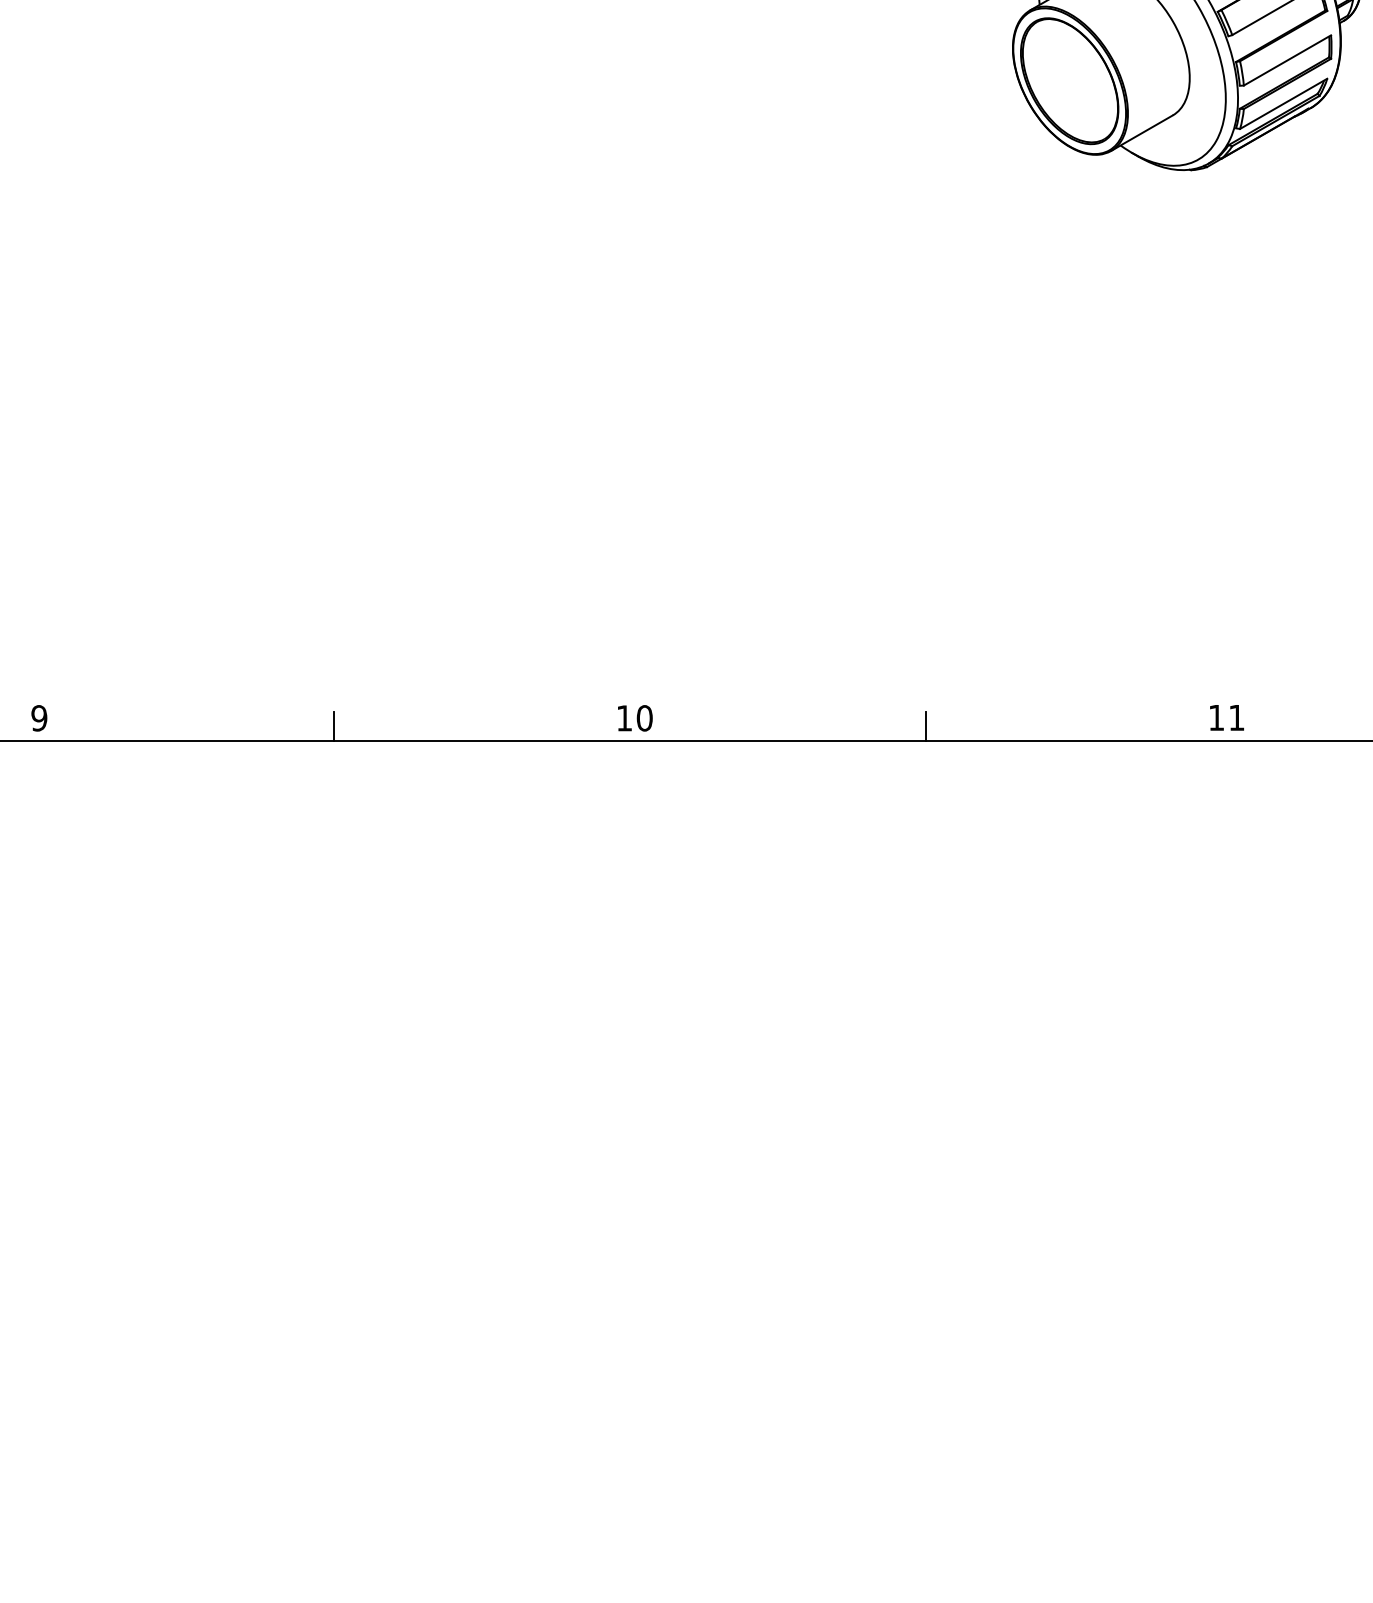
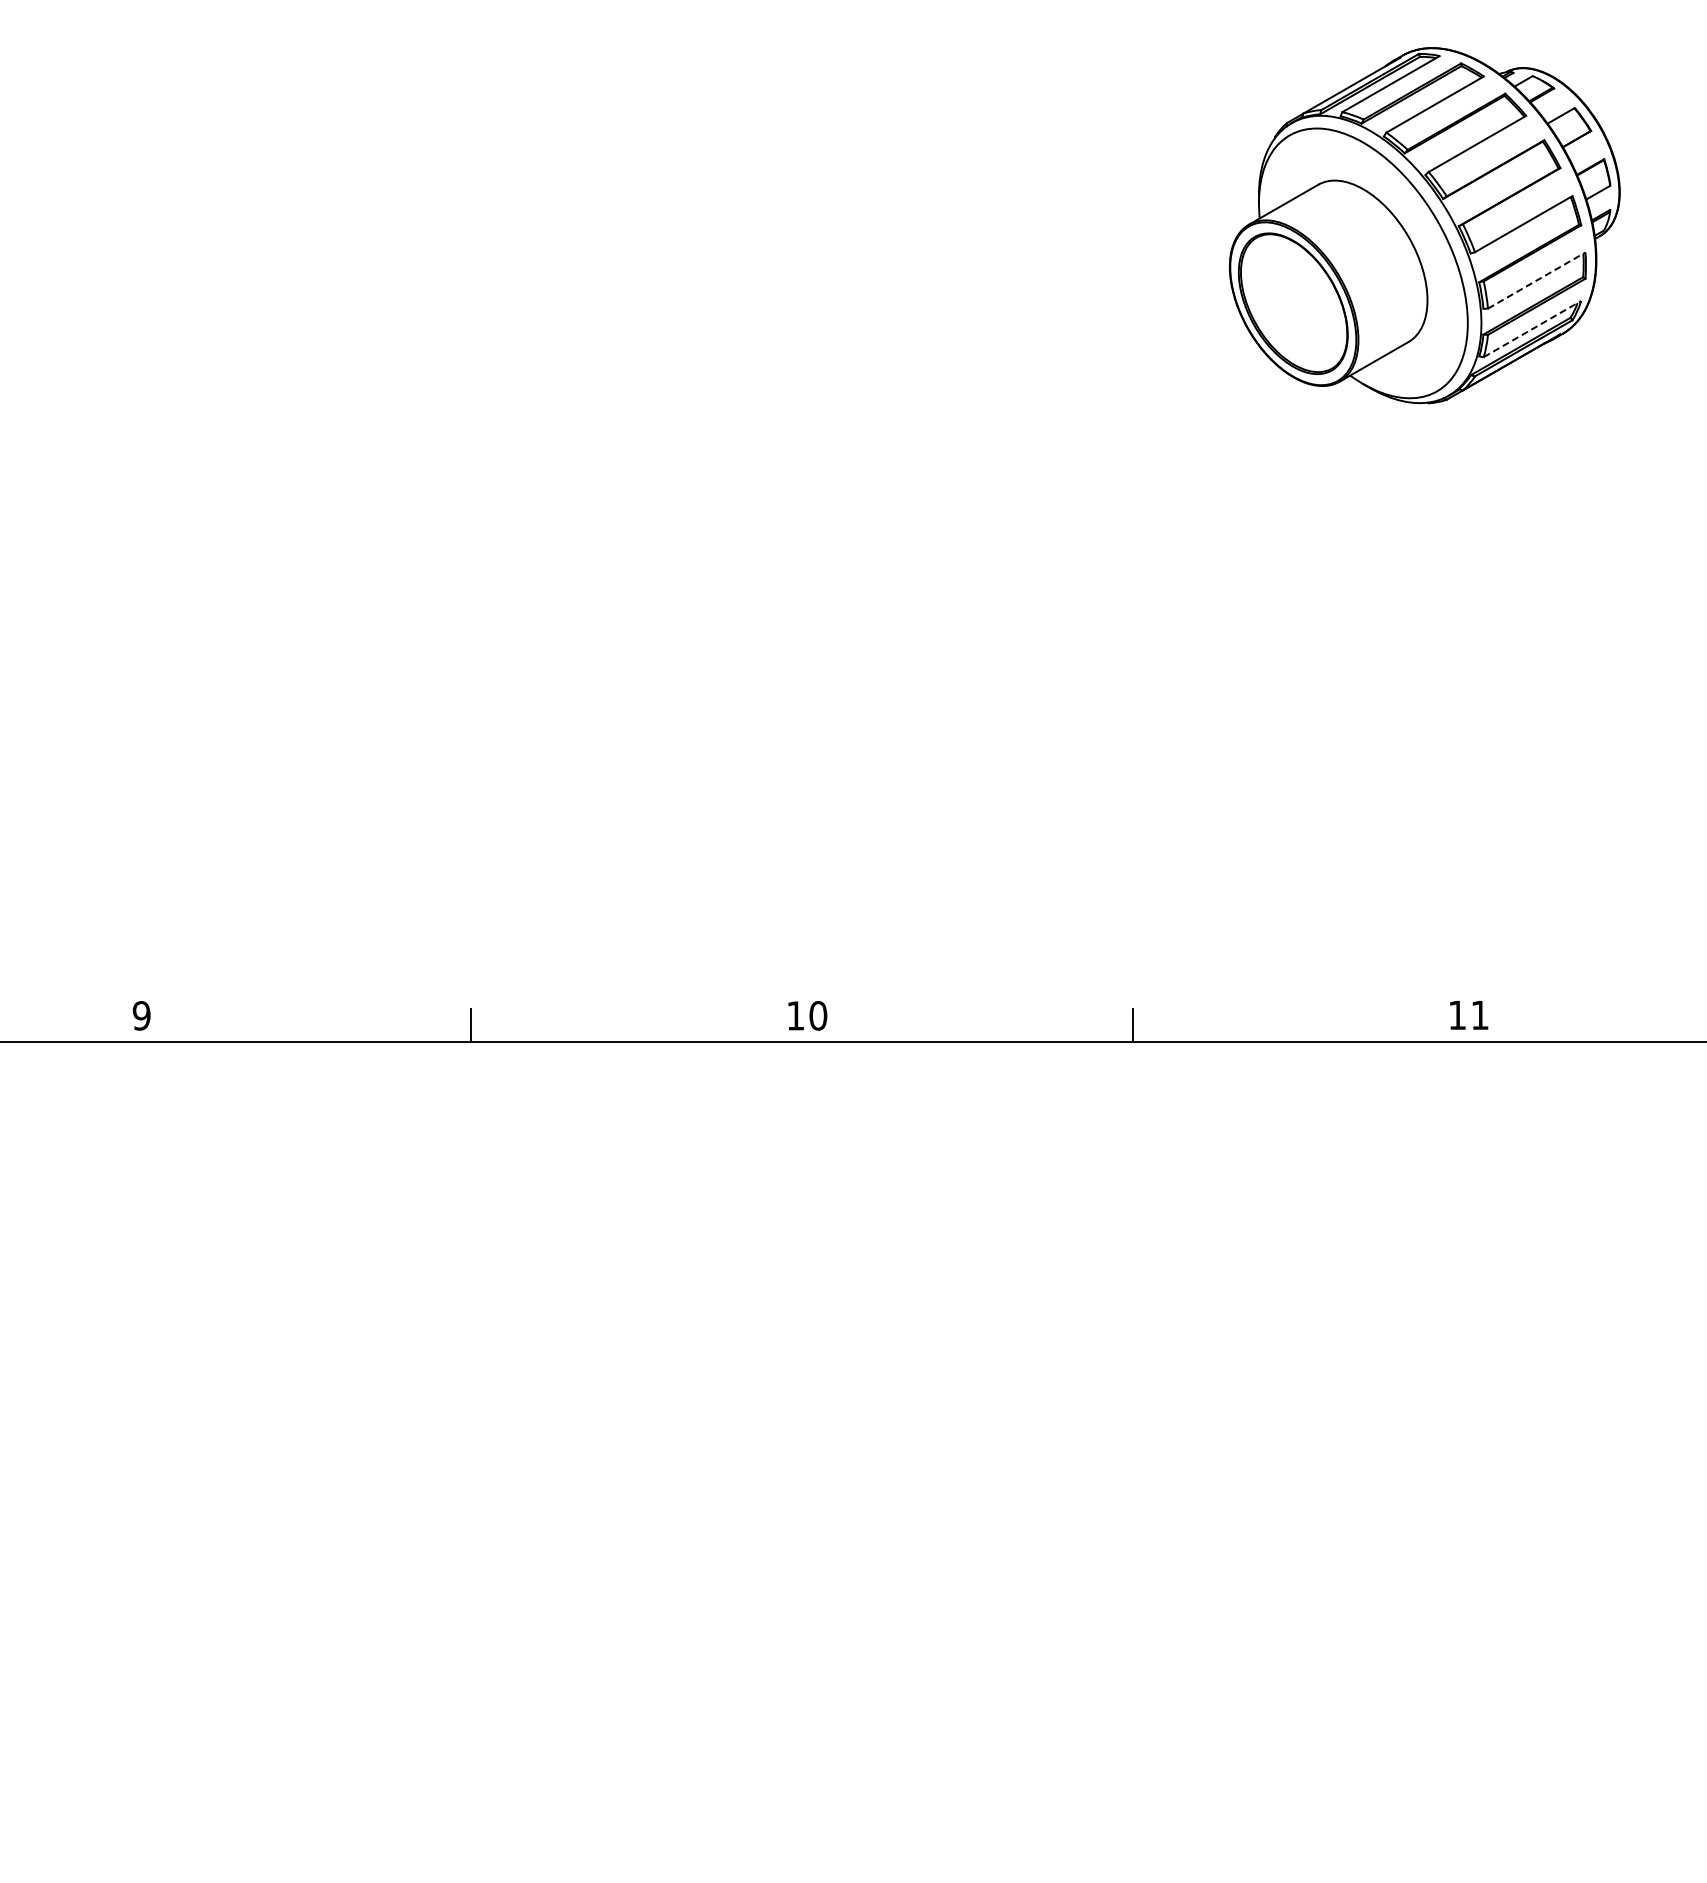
line: (1288, 60) -> (1537, 280), solid -> dashed
line: (1283, 103) -> (1532, 328), solid -> dashed

